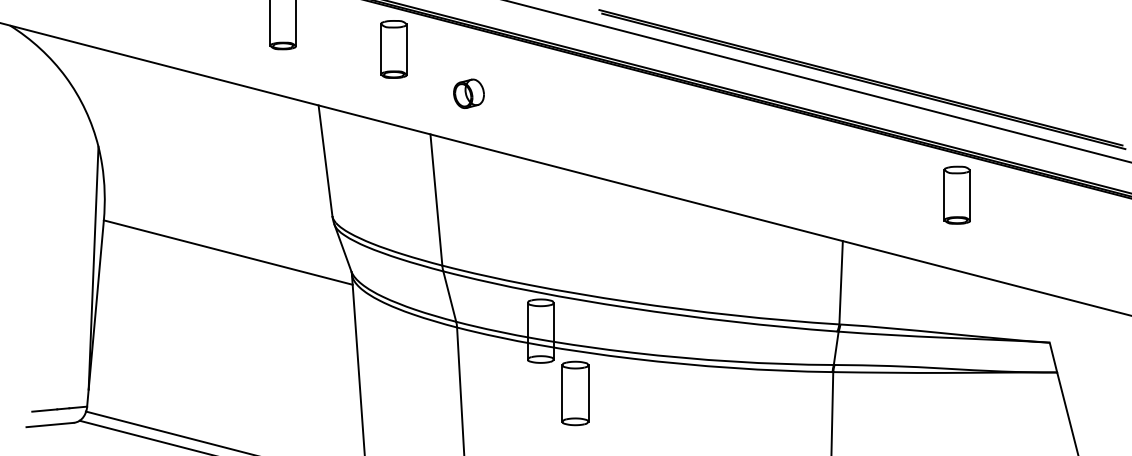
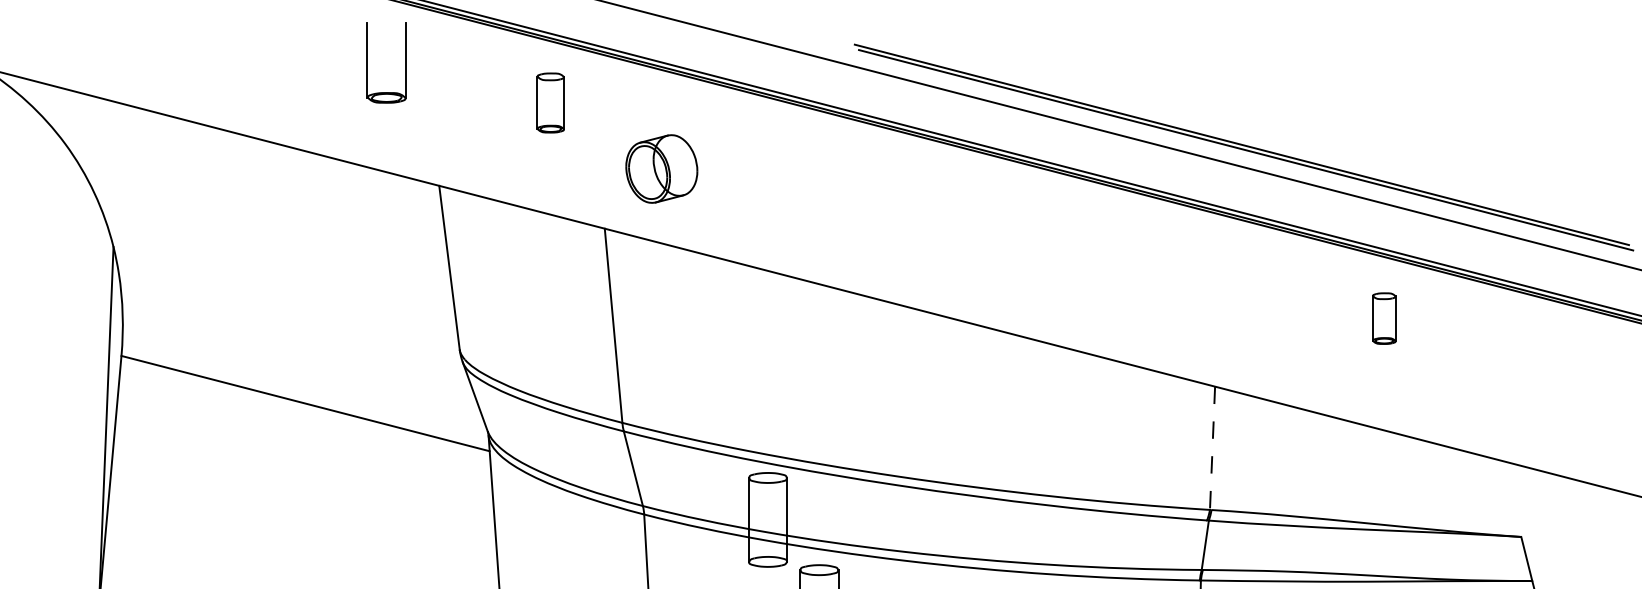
part: (393, 49) -> (550, 103), size x0.7
part: (468, 93) -> (661, 168), size x1.6
part: (956, 194) -> (1383, 317), size x0.6
line: (841, 282) -> (1213, 447), solid -> dashed

